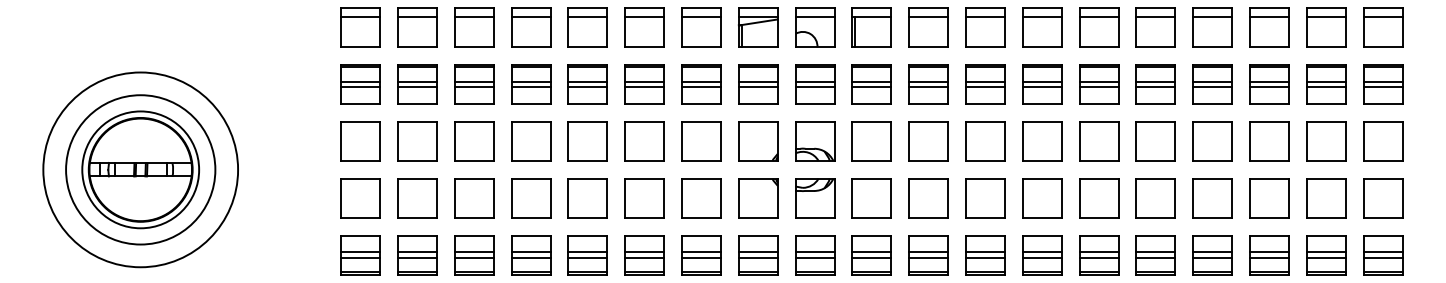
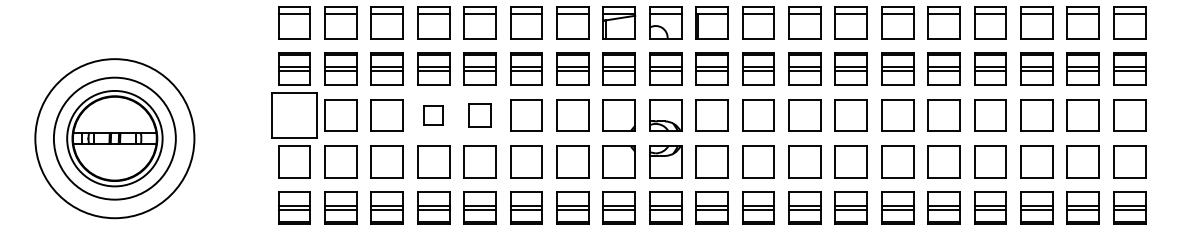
part: (360, 141) -> (294, 115), size x1.4
part: (531, 141) -> (434, 115), size x0.6
part: (587, 141) -> (479, 115), size x0.7

